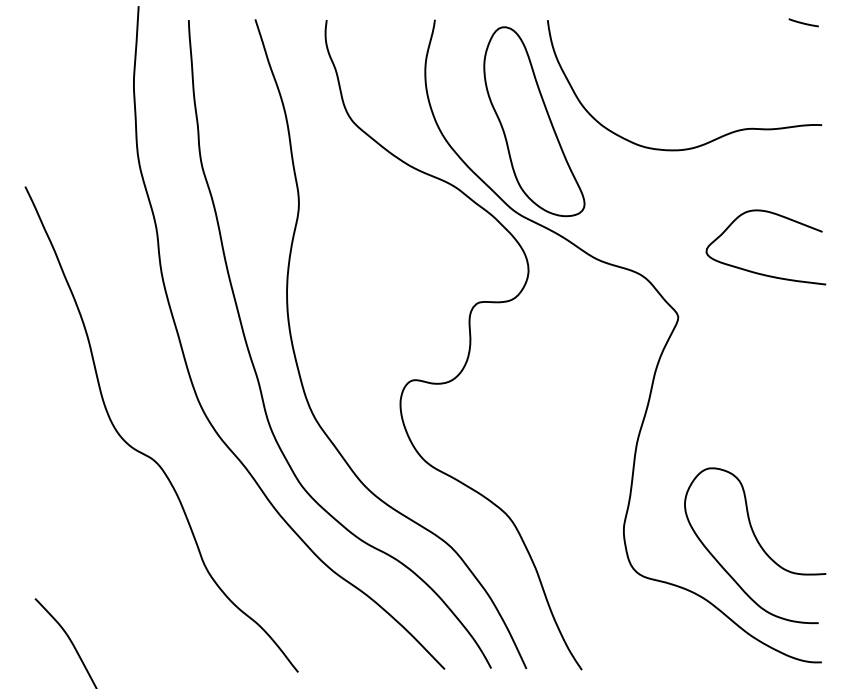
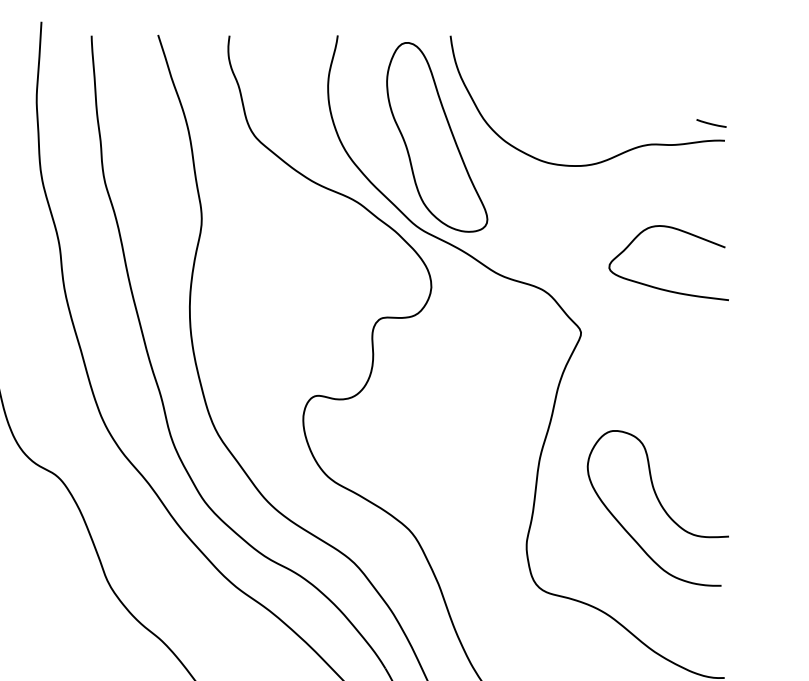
line: (803, 22) -> (711, 123), moved
curve: (757, 543) -> (660, 506), moved

